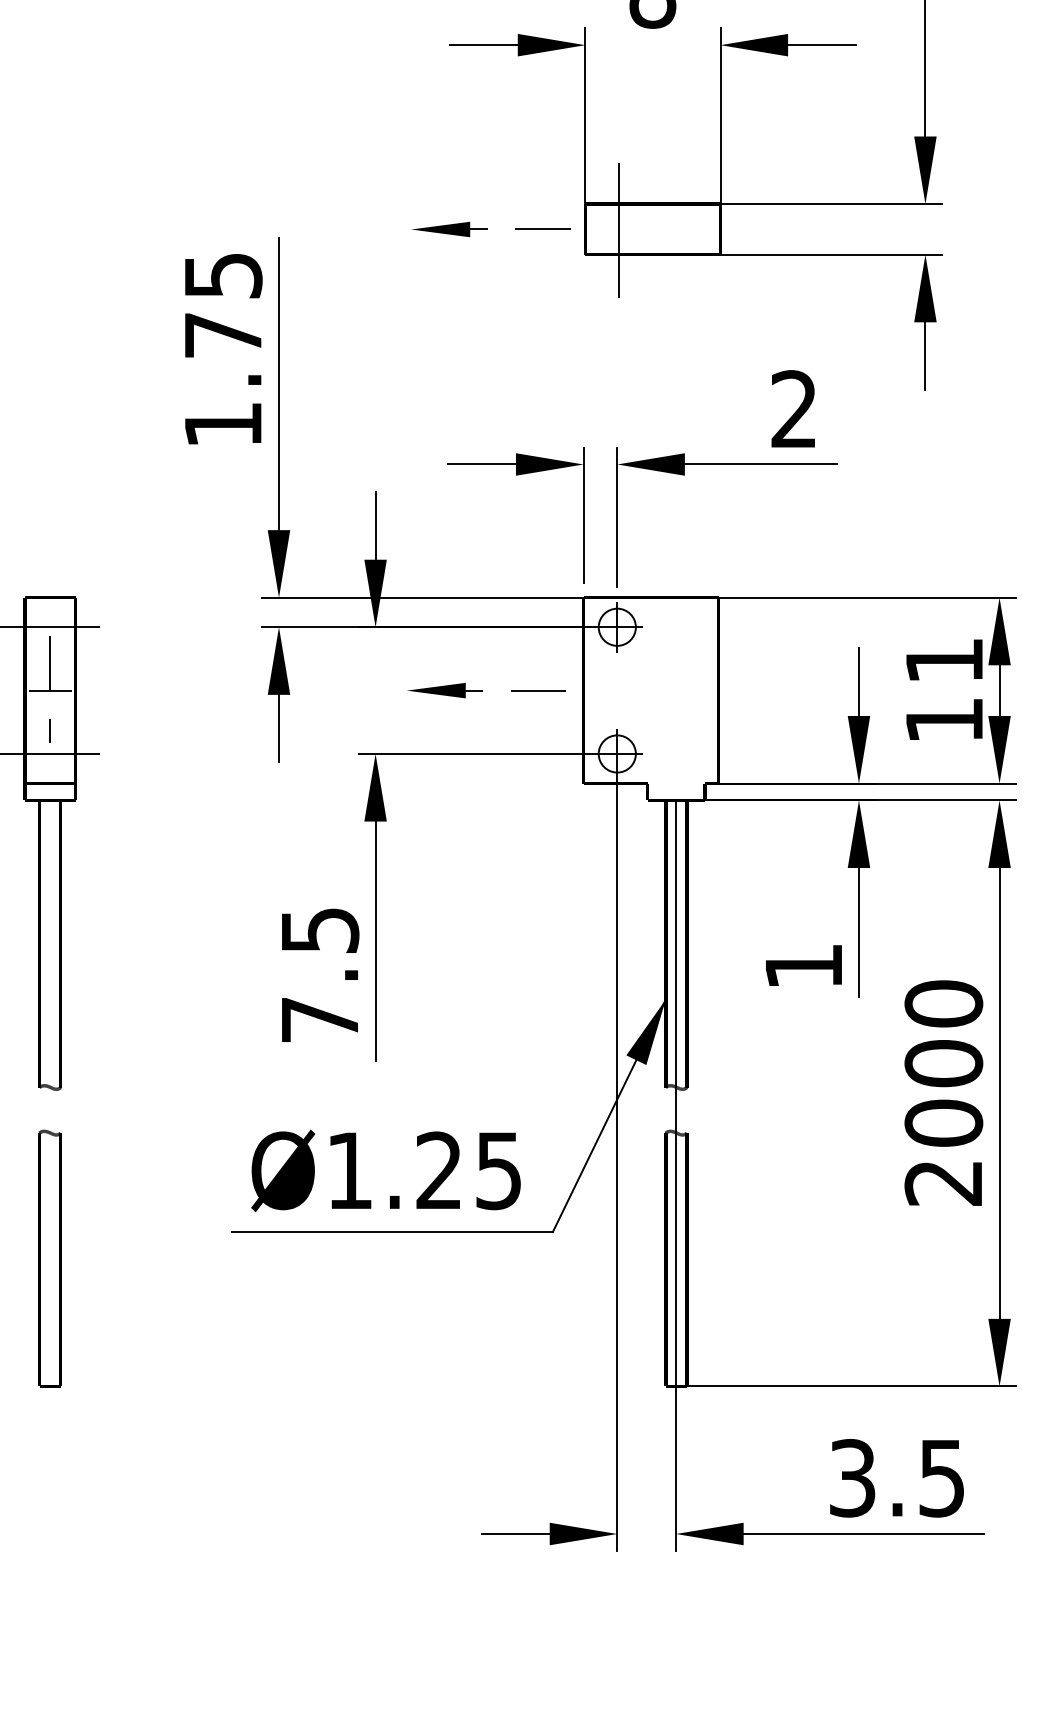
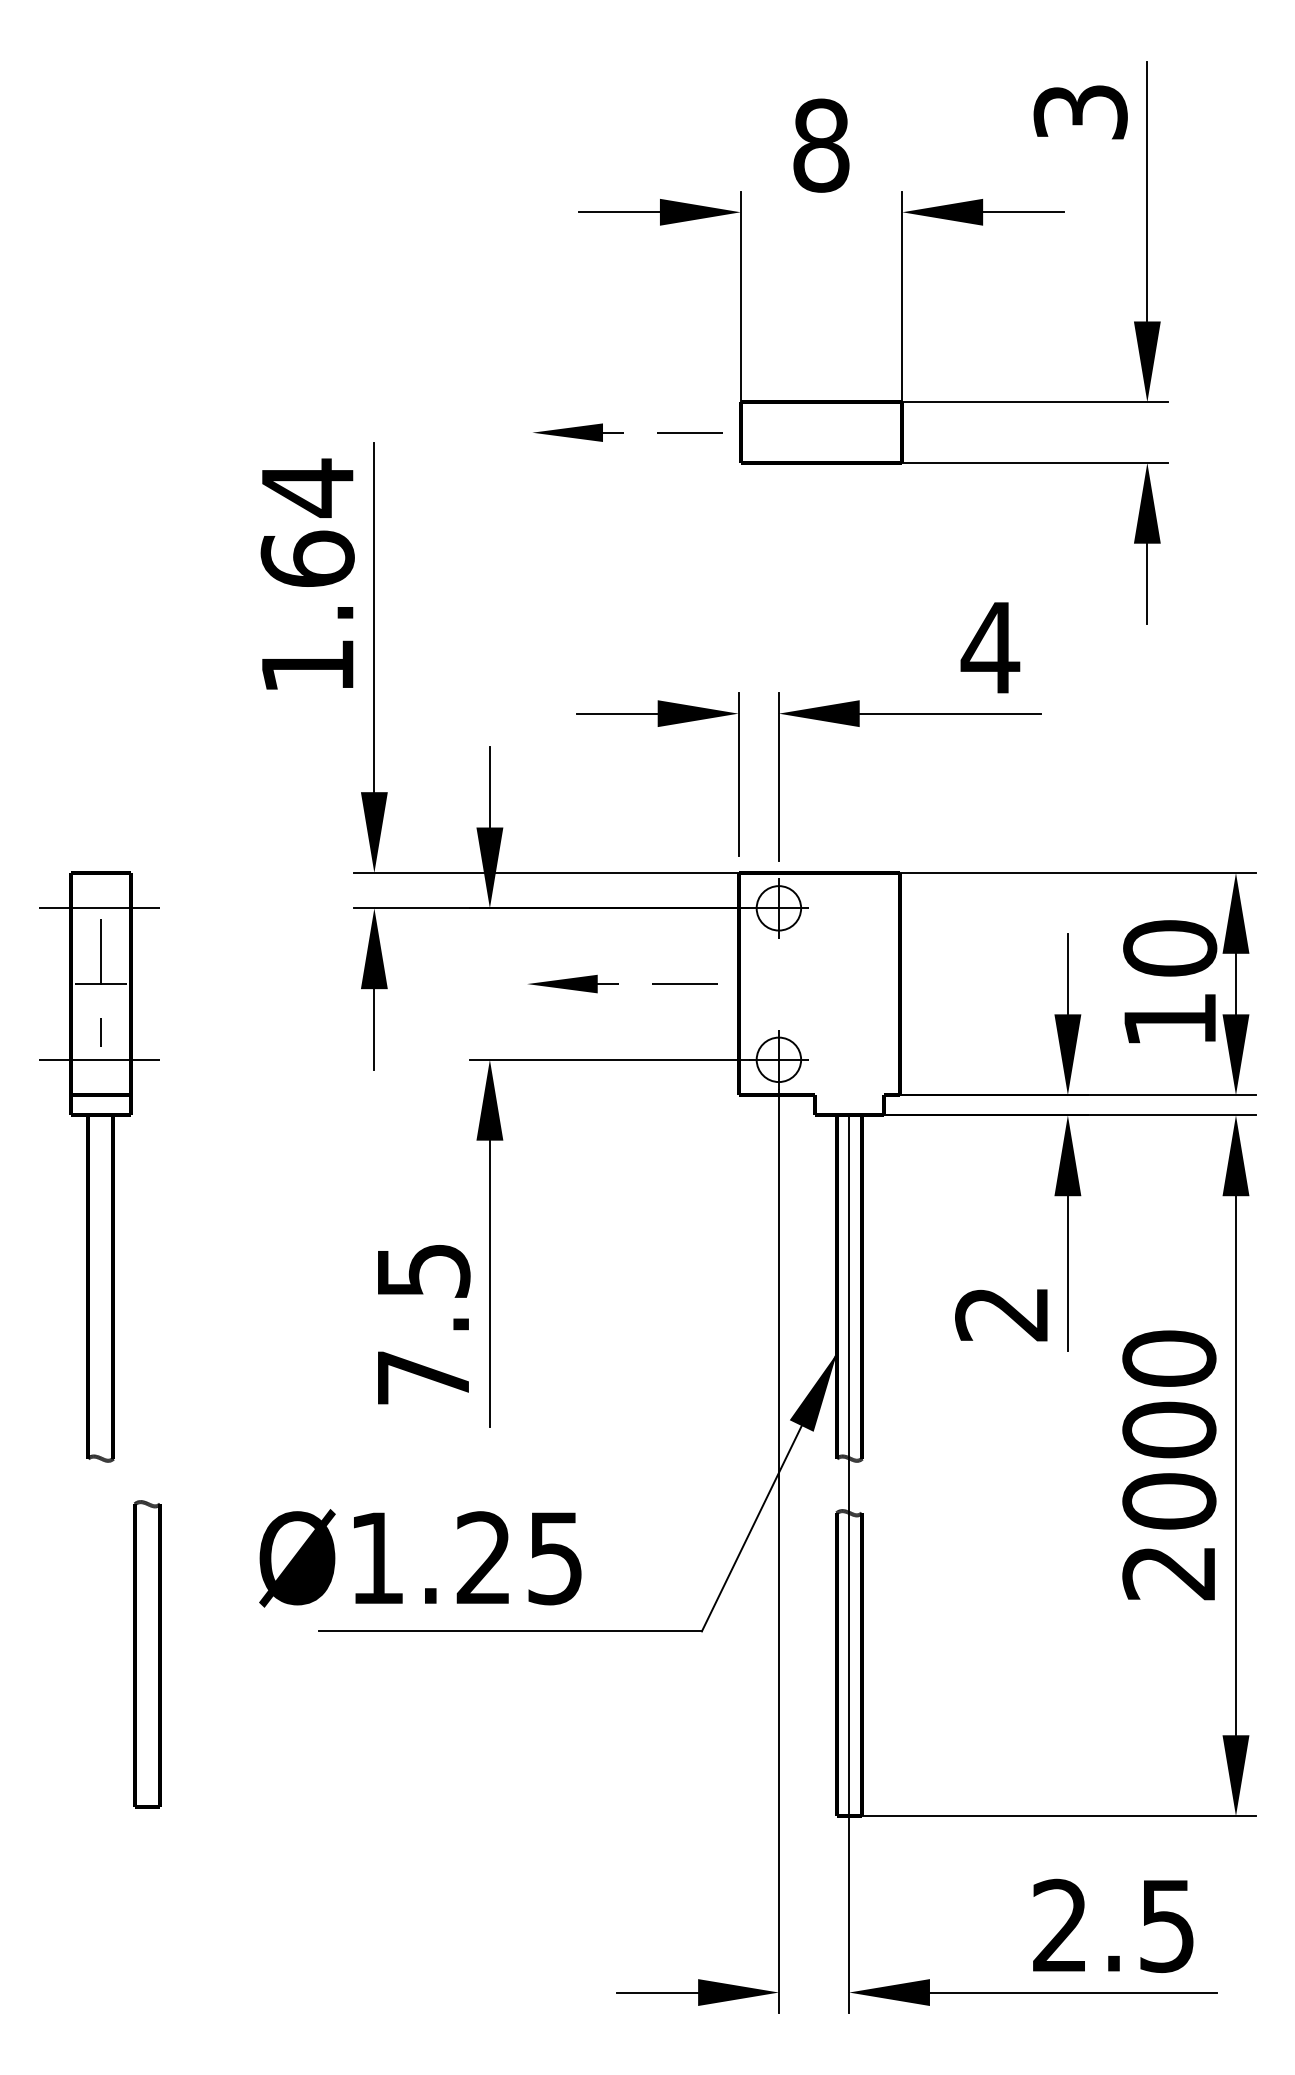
line: (619, 230) -> (781, 433), removed
text: (223, 304) -> (307, 522), 1.75 -> 1.64
text: (794, 408) -> (990, 646), 2 -> 4
text: (944, 660) -> (1170, 948), 11 -> 10
text: (803, 966) -> (1001, 1314), 1 -> 2
text: (386, 1171) -> (420, 1558), moved
part: (49, 1258) -> (147, 1654), moved
text: (852, 1477) -> (1060, 1925), 3.5 -> 2.5

